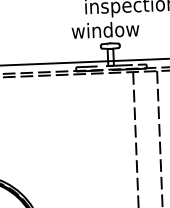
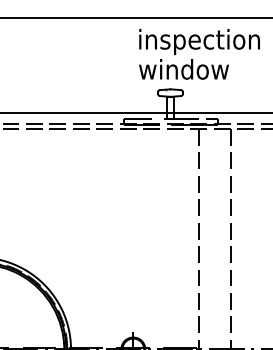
text: (105, 30) -> (183, 69), moved

